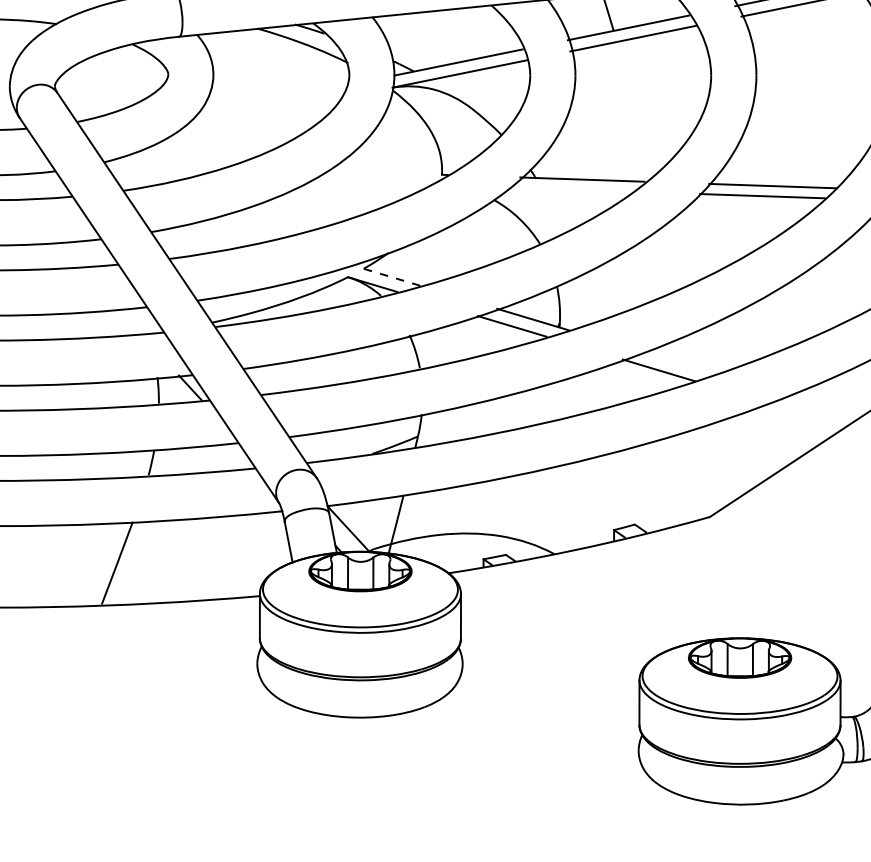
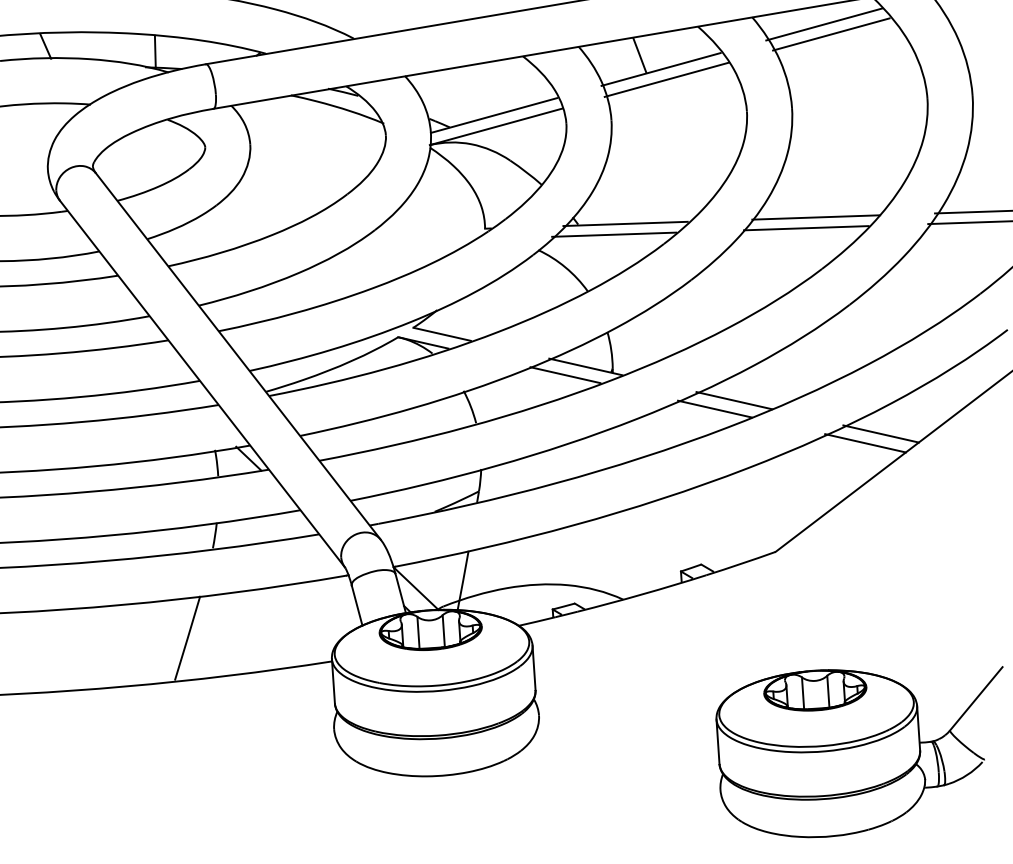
line: (570, 189) -> (614, 234), added
line: (391, 277) -> (441, 334), dashed -> solid
line: (679, 363) -> (734, 400), added
line: (822, 406) -> (880, 433), added
line: (806, 414) -> (865, 443), added

